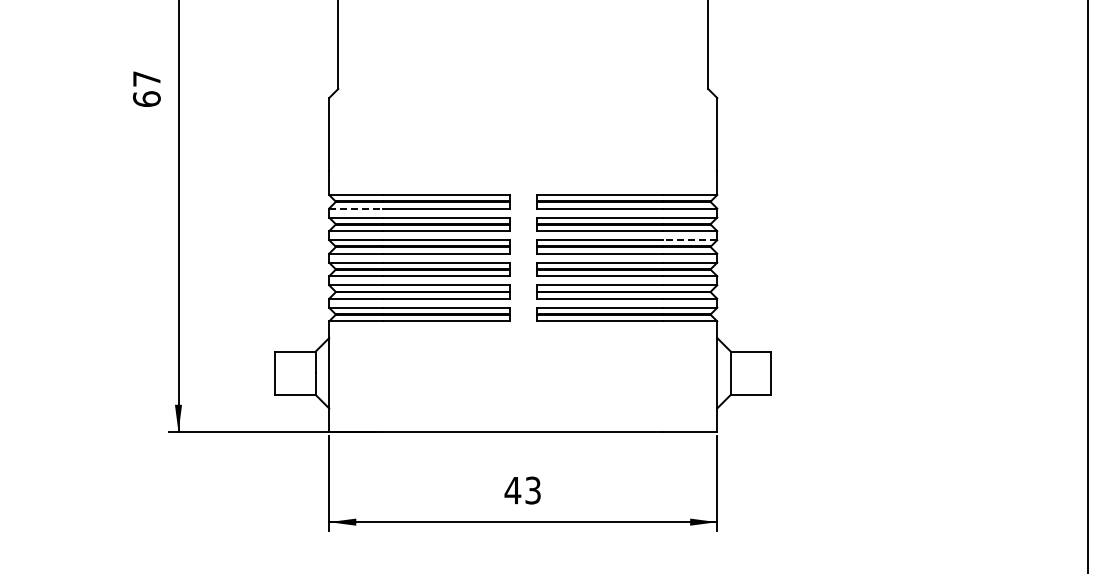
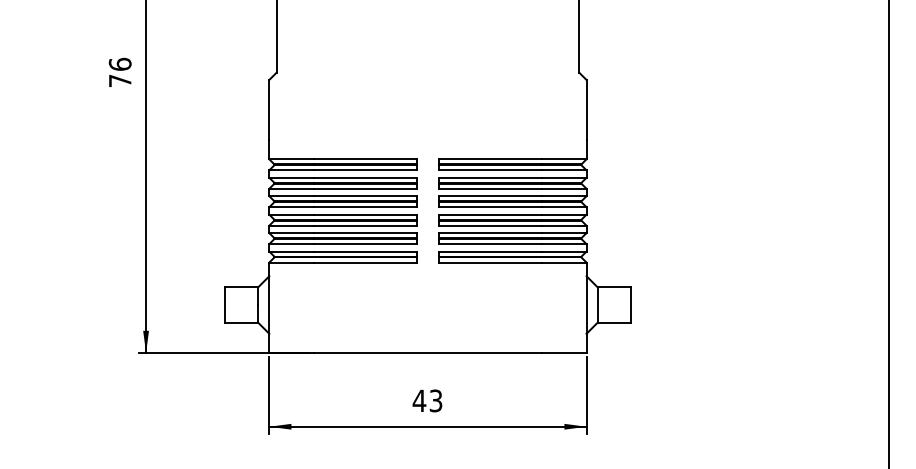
text: (146, 88) -> (119, 72), 67 -> 76
line: (356, 208) -> (291, 170), dashed -> solid
line: (689, 240) -> (563, 196), dashed -> solid

